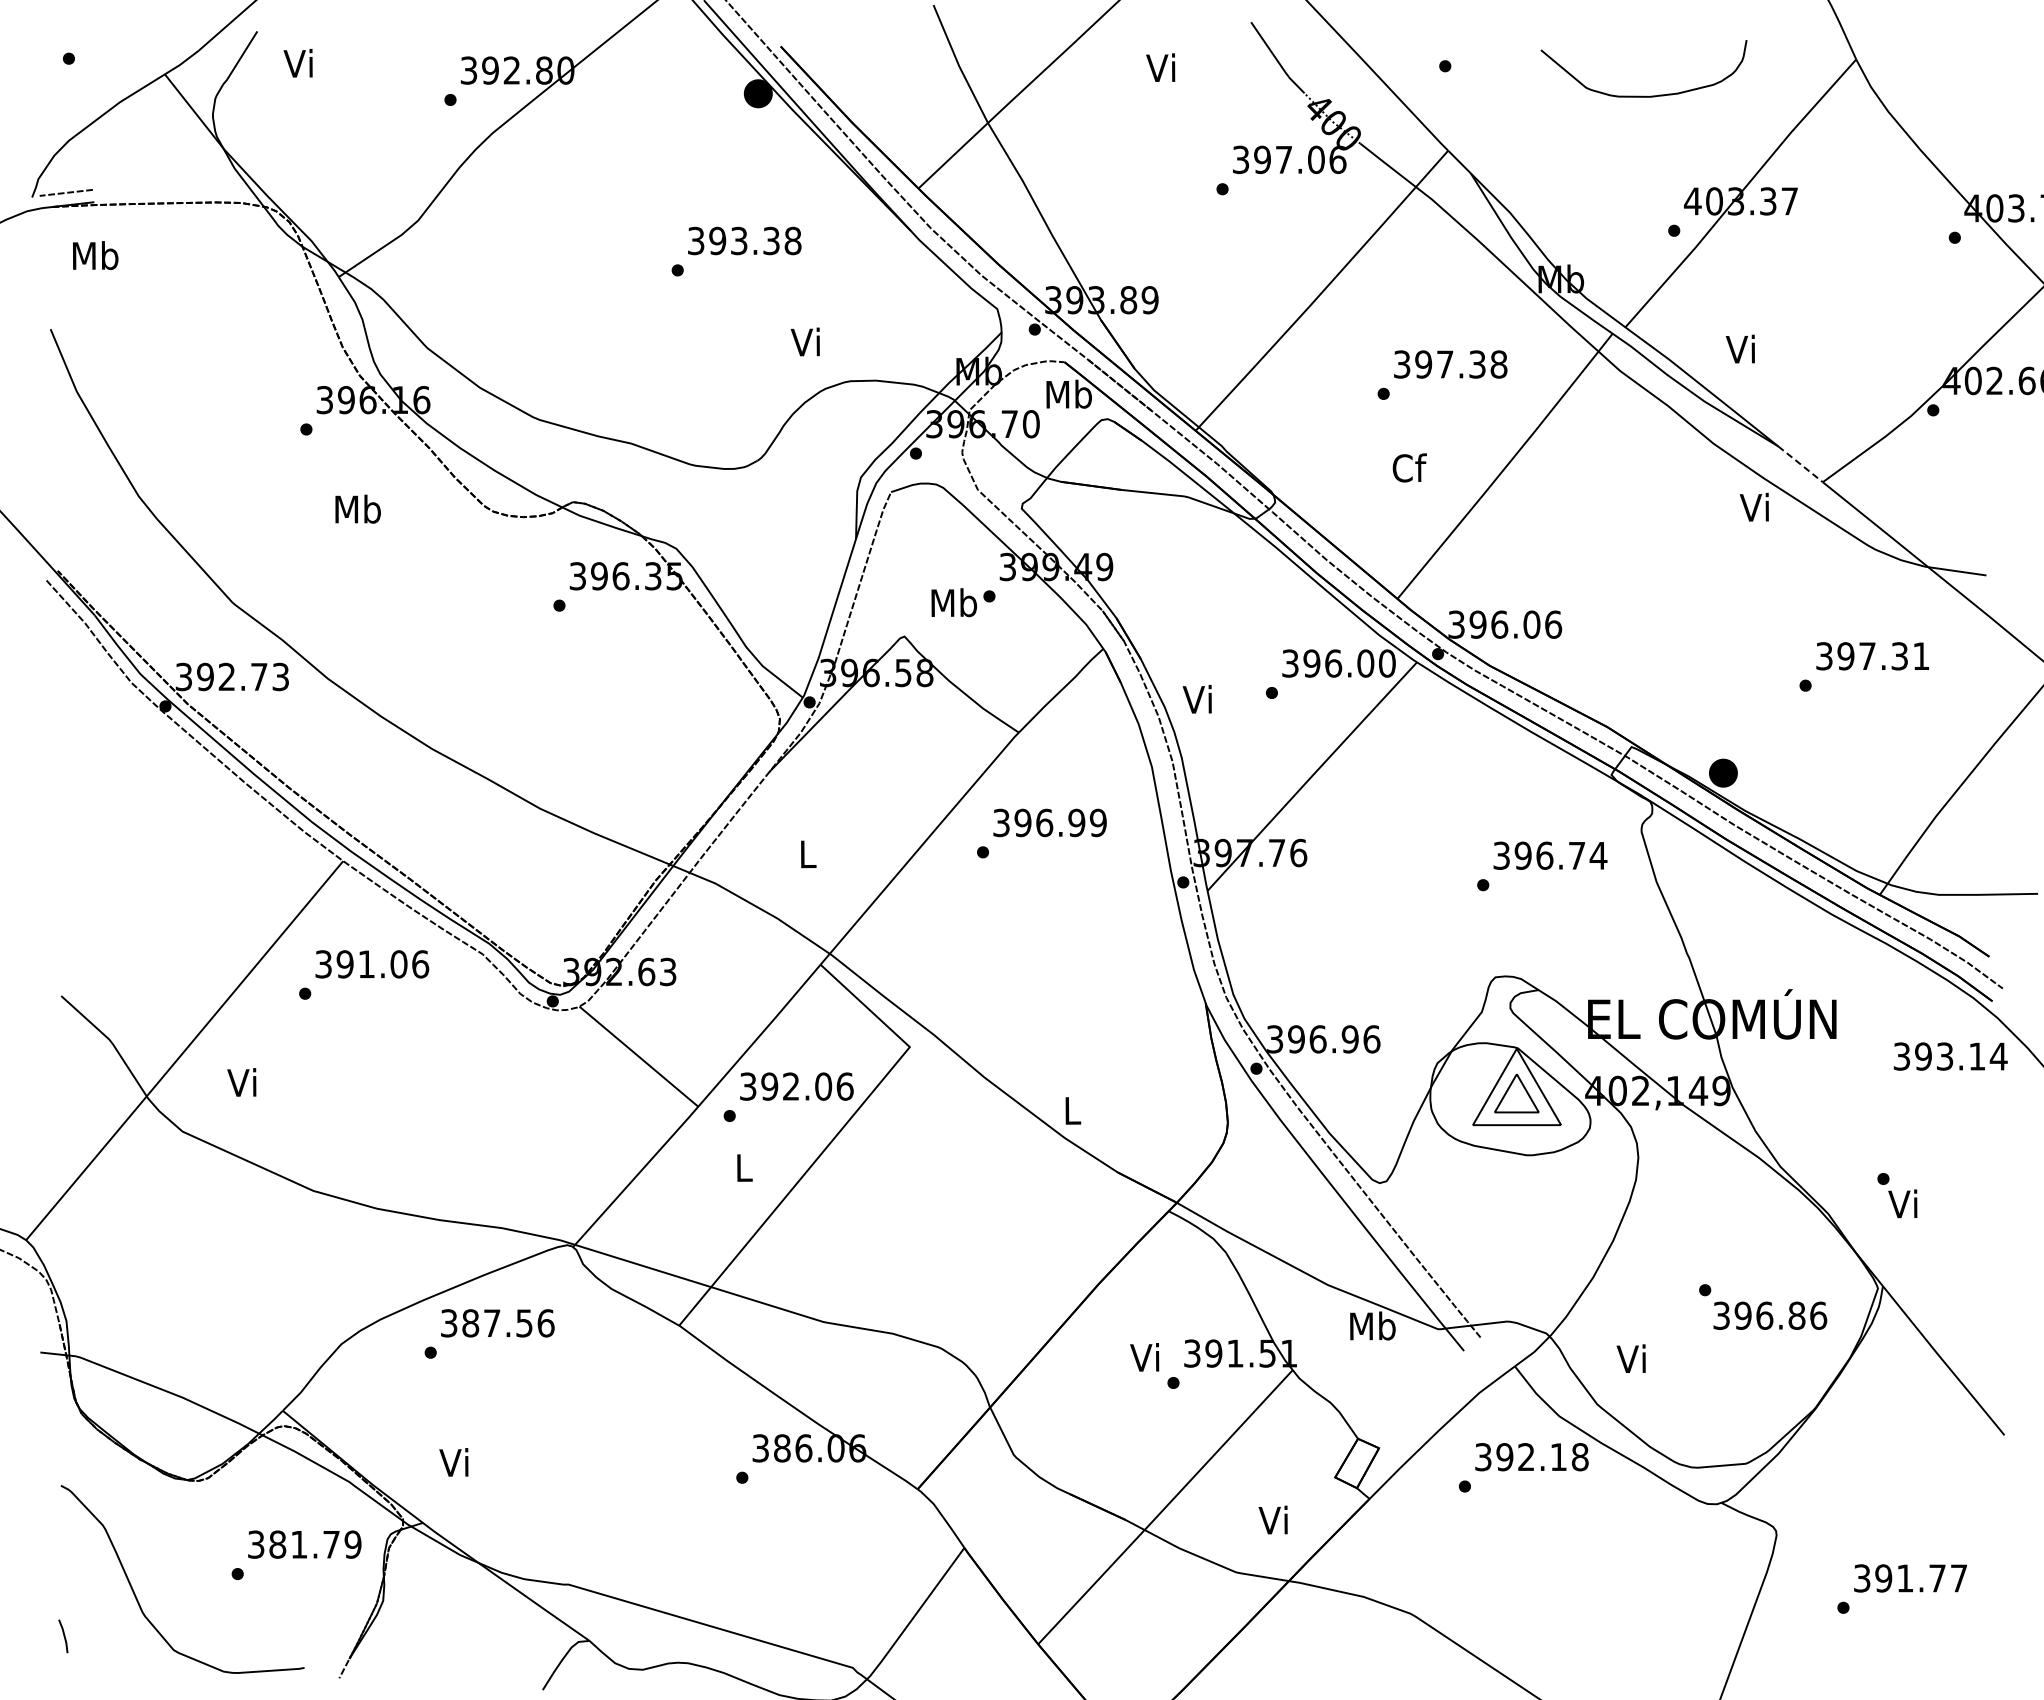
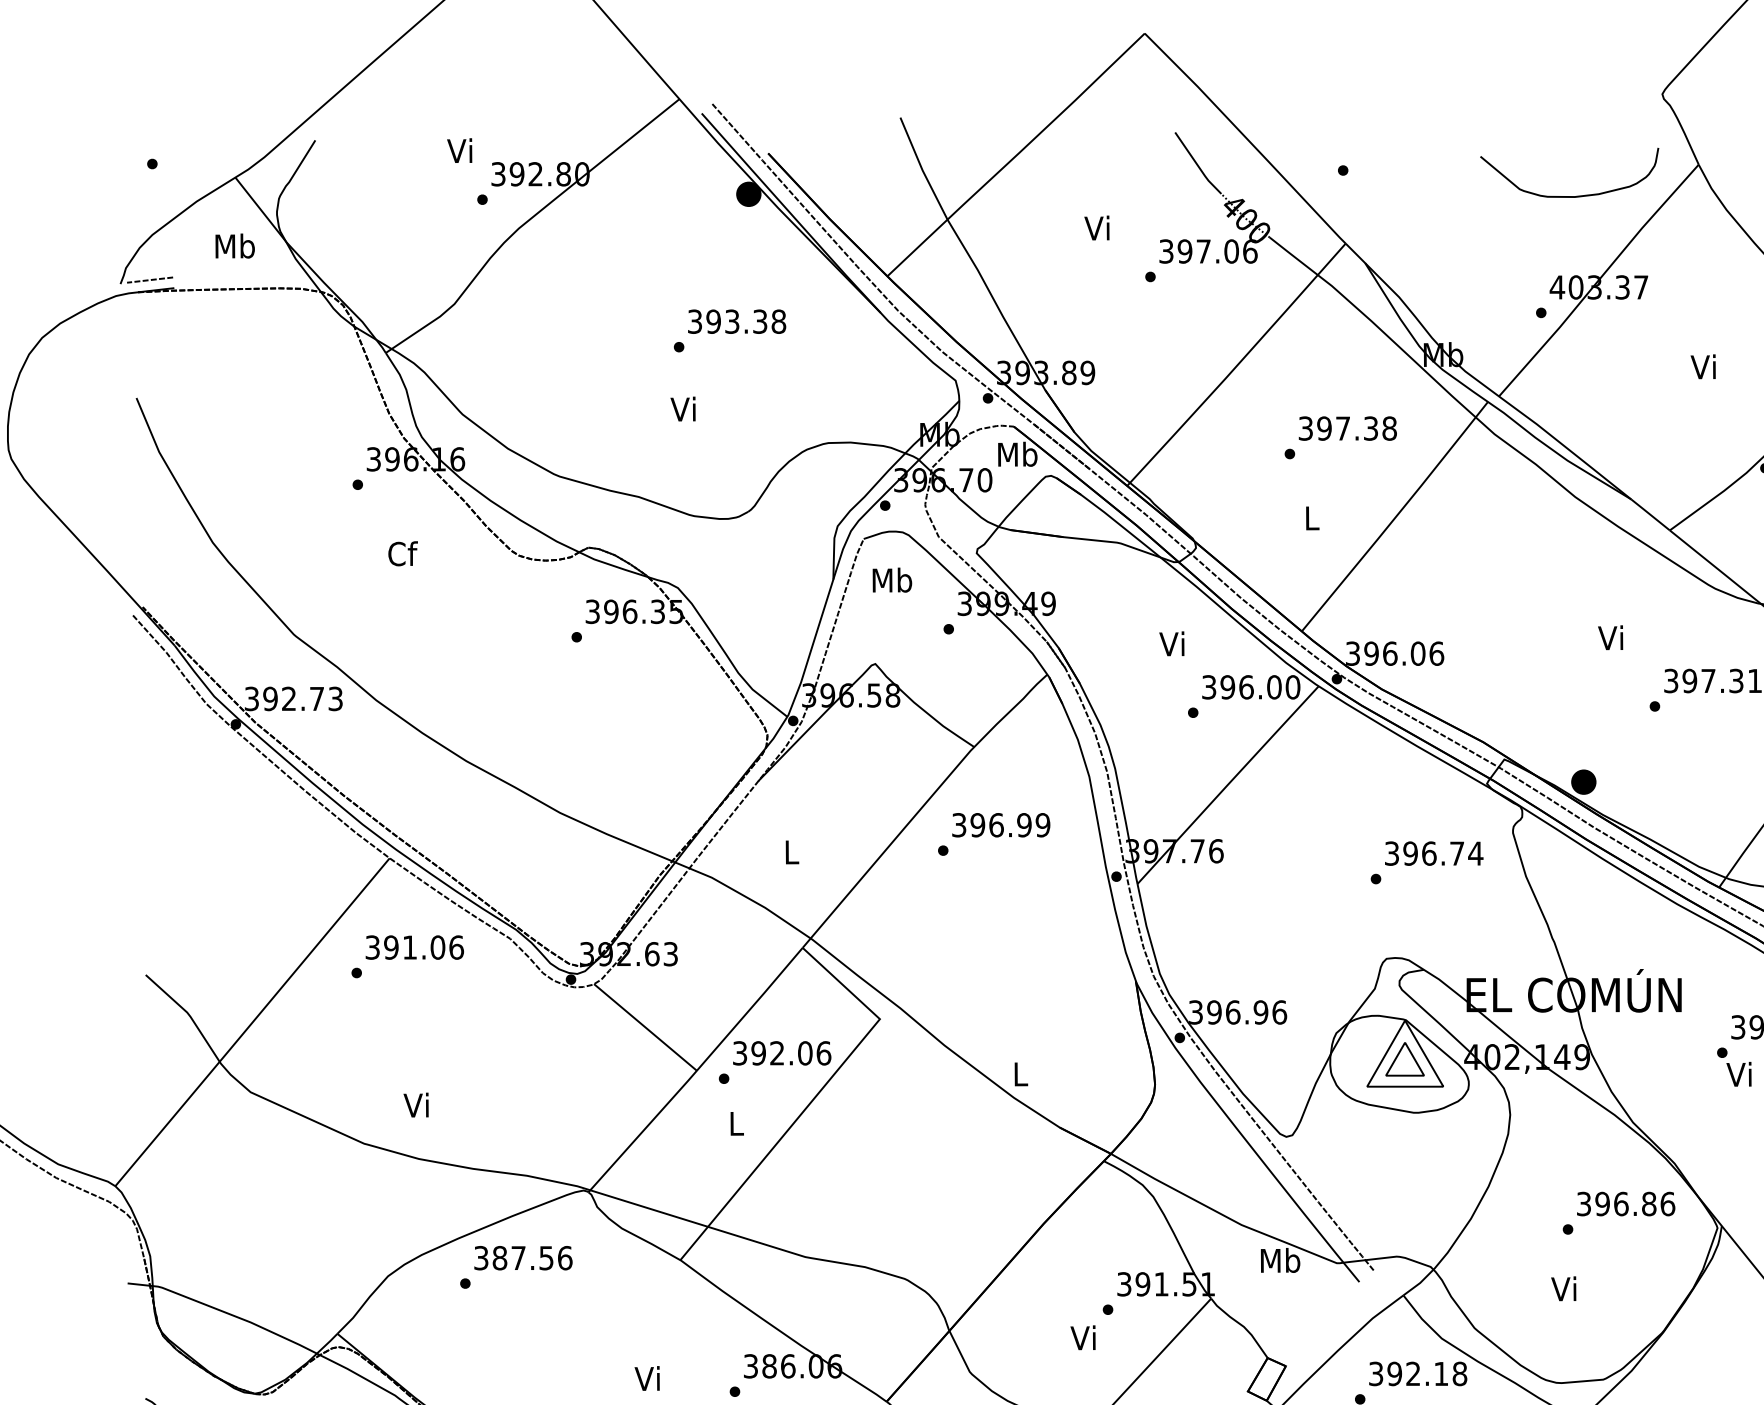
text: (297, 63) -> (459, 150), moved
text: (1160, 67) -> (1096, 227), moved
curve: (1643, 95) -> (1569, 195), moved
text: (95, 255) -> (235, 246), moved
text: (804, 341) -> (682, 408), moved
text: (1739, 348) -> (1702, 366), moved
line: (1800, 464) -> (1650, 515), dashed -> solid
text: (1409, 467) -> (1312, 517), Cf -> L
text: (1753, 507) -> (1609, 637), moved
text: (357, 508) -> (402, 553), Mb -> Cf
text: (954, 602) -> (892, 579), moved
text: (1196, 699) -> (1171, 644), moved
text: (241, 1082) -> (415, 1105), moved
text: (1897, 1195) -> (1734, 1067), moved
text: (1770, 1315) -> (1626, 1203), moved
text: (1144, 1357) -> (1082, 1337), moved
text: (1630, 1358) -> (1563, 1288), moved
text: (453, 1462) -> (646, 1378), moved

